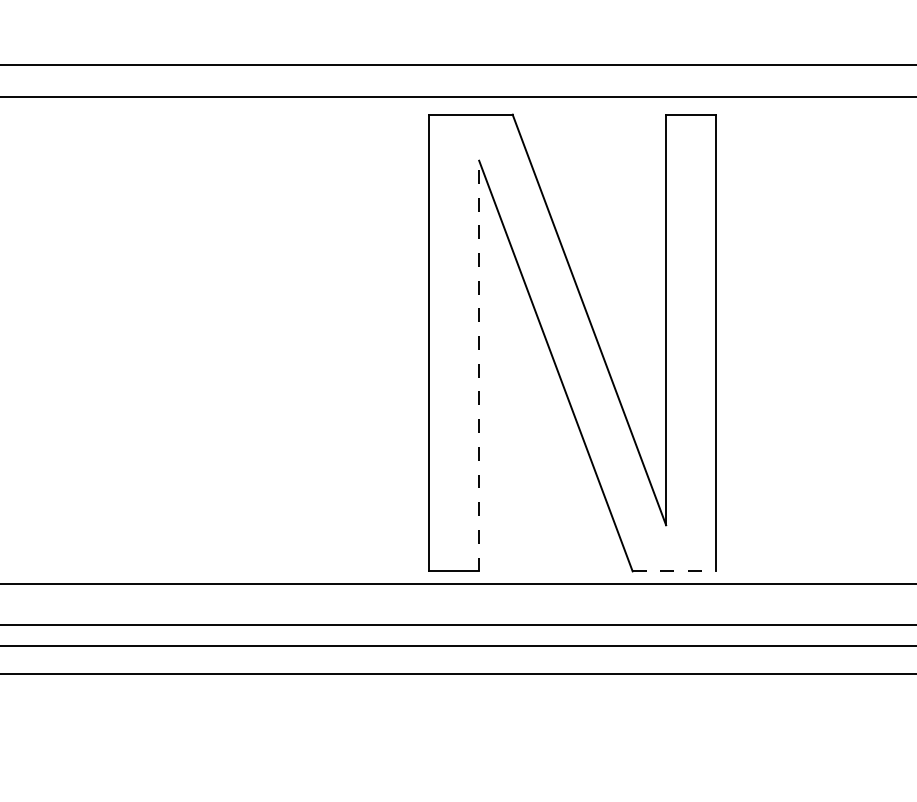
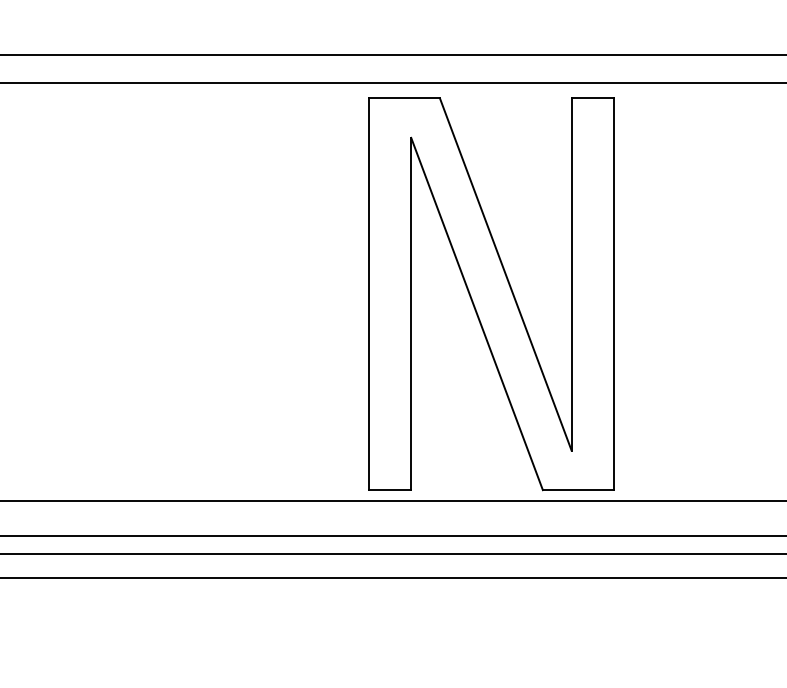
line: (479, 365) -> (411, 313), dashed -> solid
line: (674, 571) -> (578, 490), dashed -> solid

